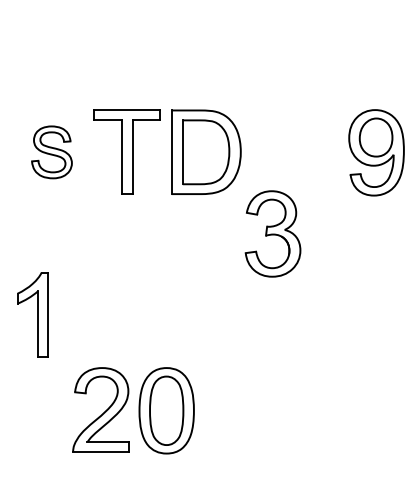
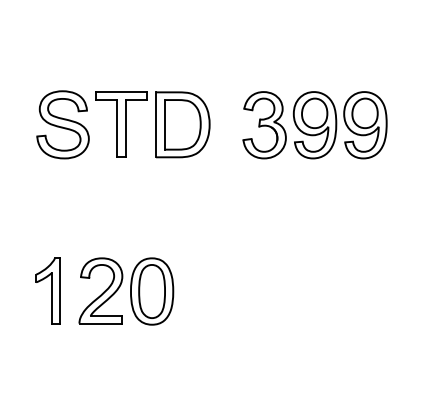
part: (51, 151) -> (62, 124), size x1.67
part: (272, 234) -> (264, 125), moved
part: (31, 314) -> (47, 290), moved
part: (133, 410) -> (126, 291), moved

